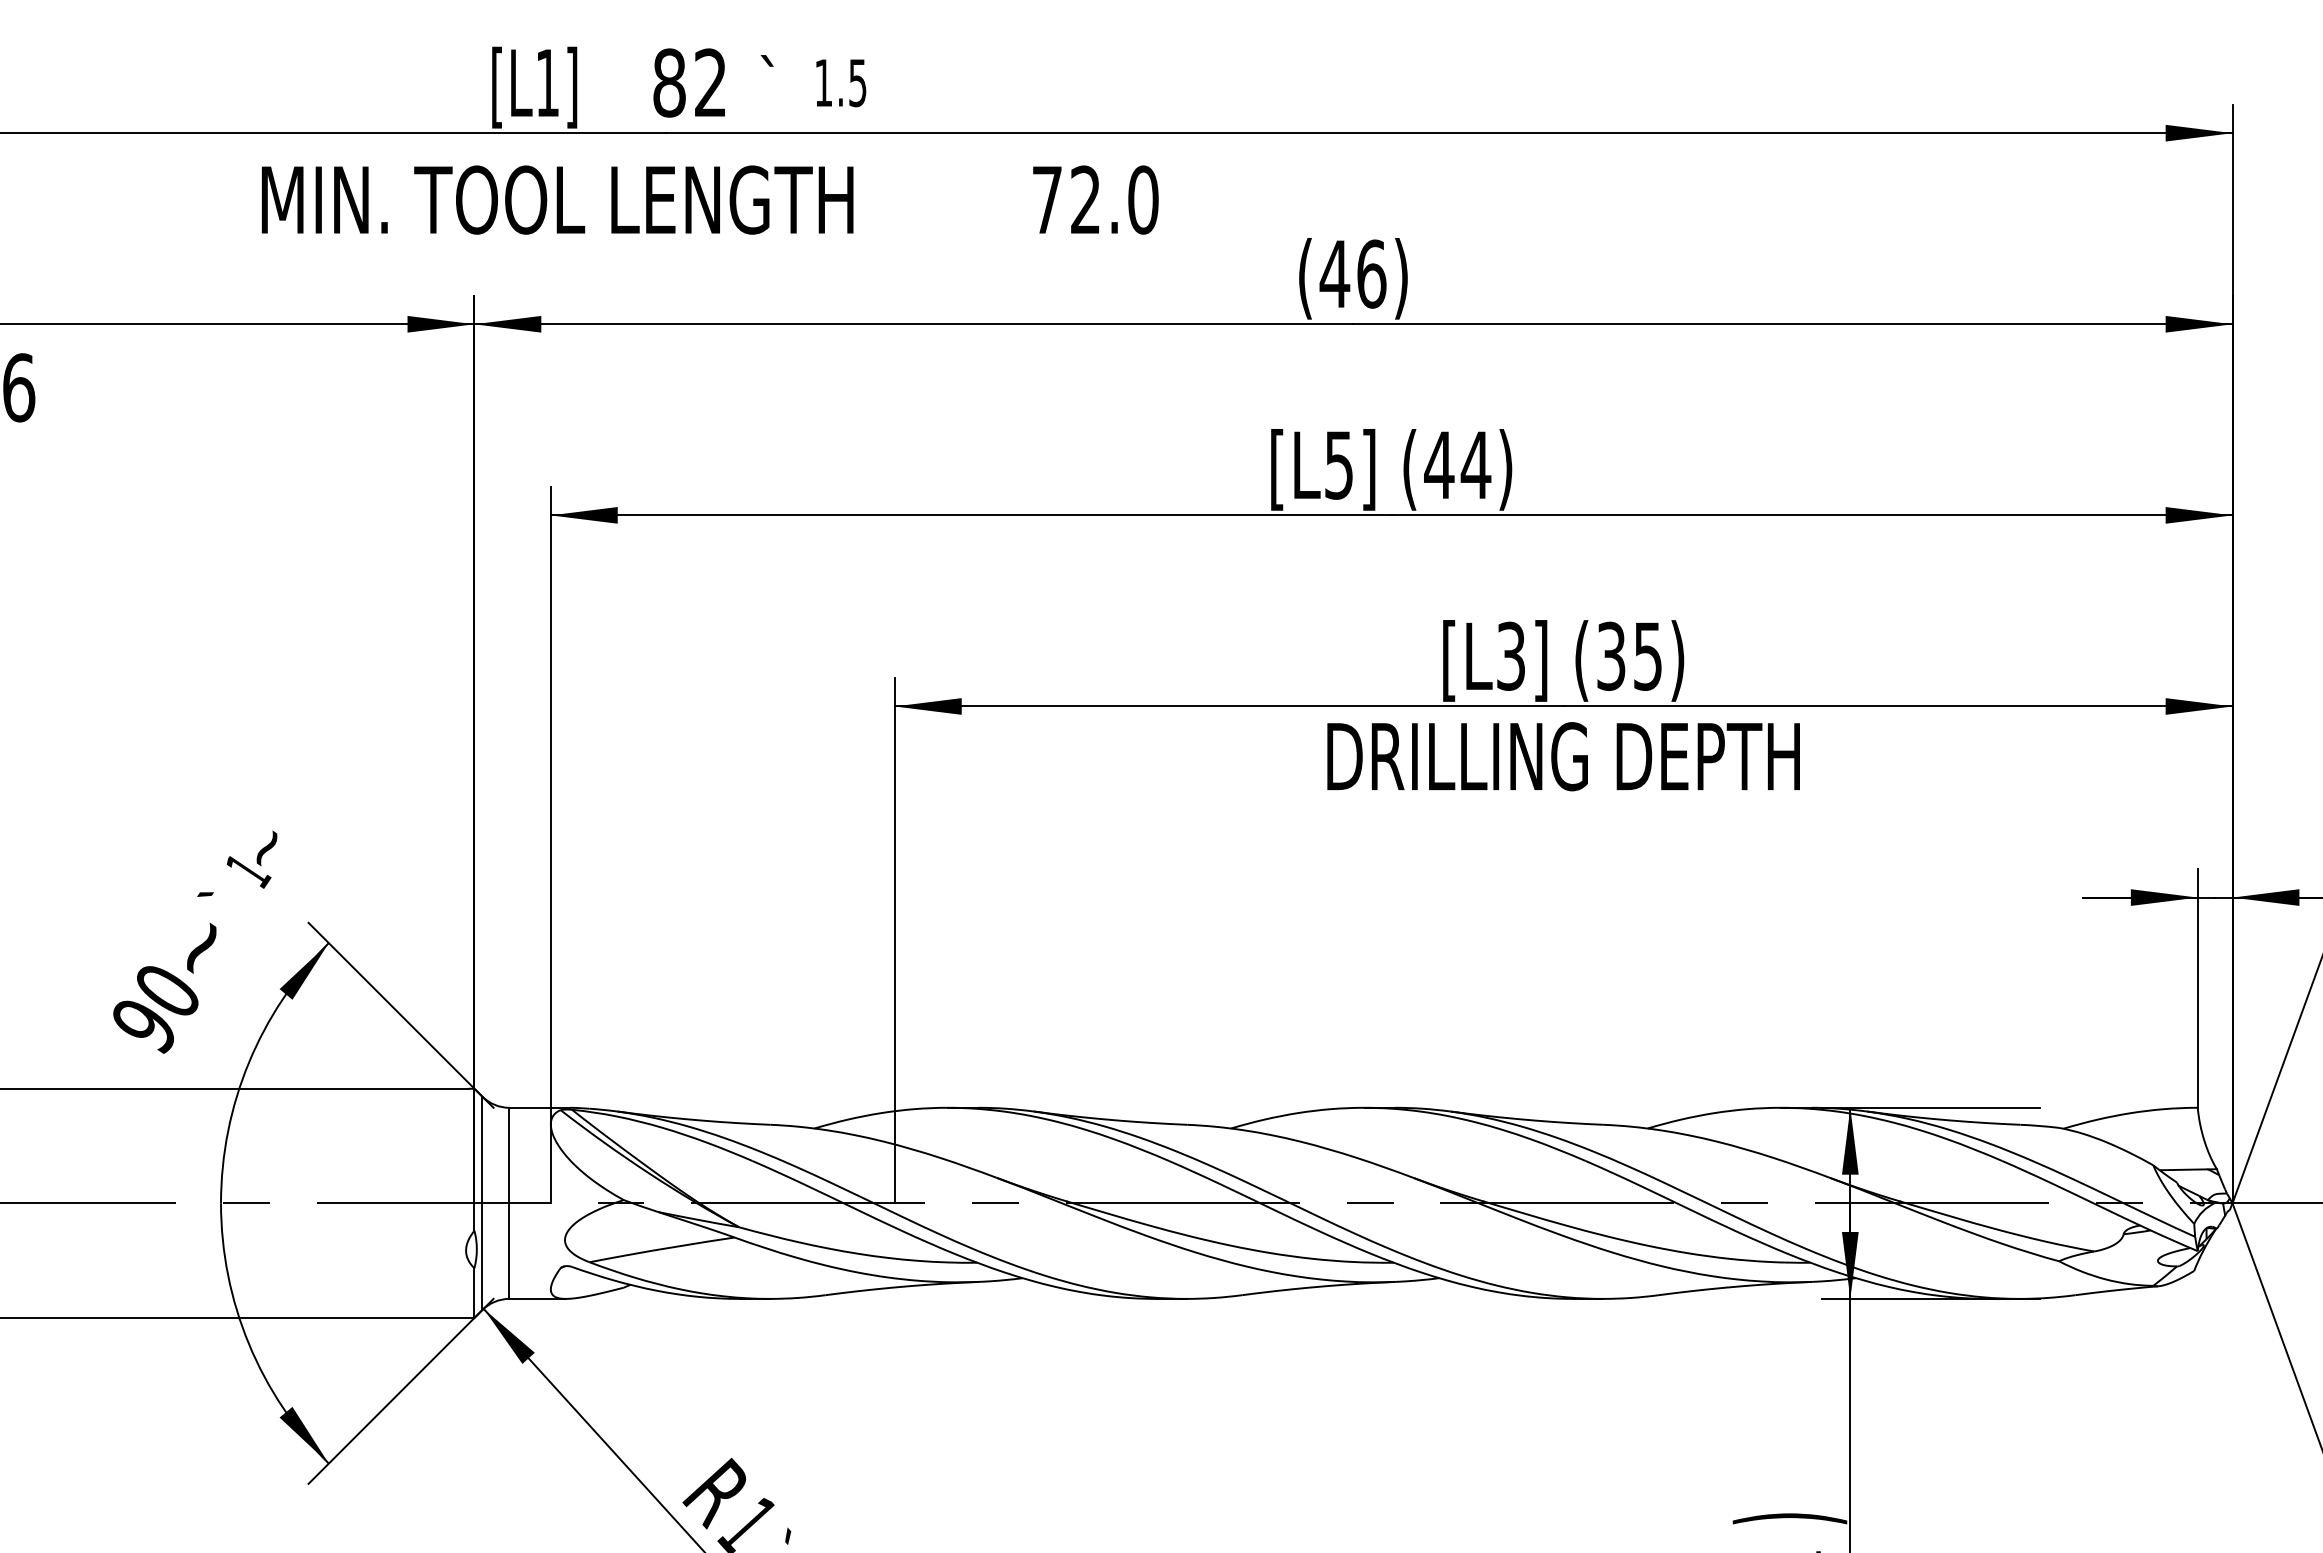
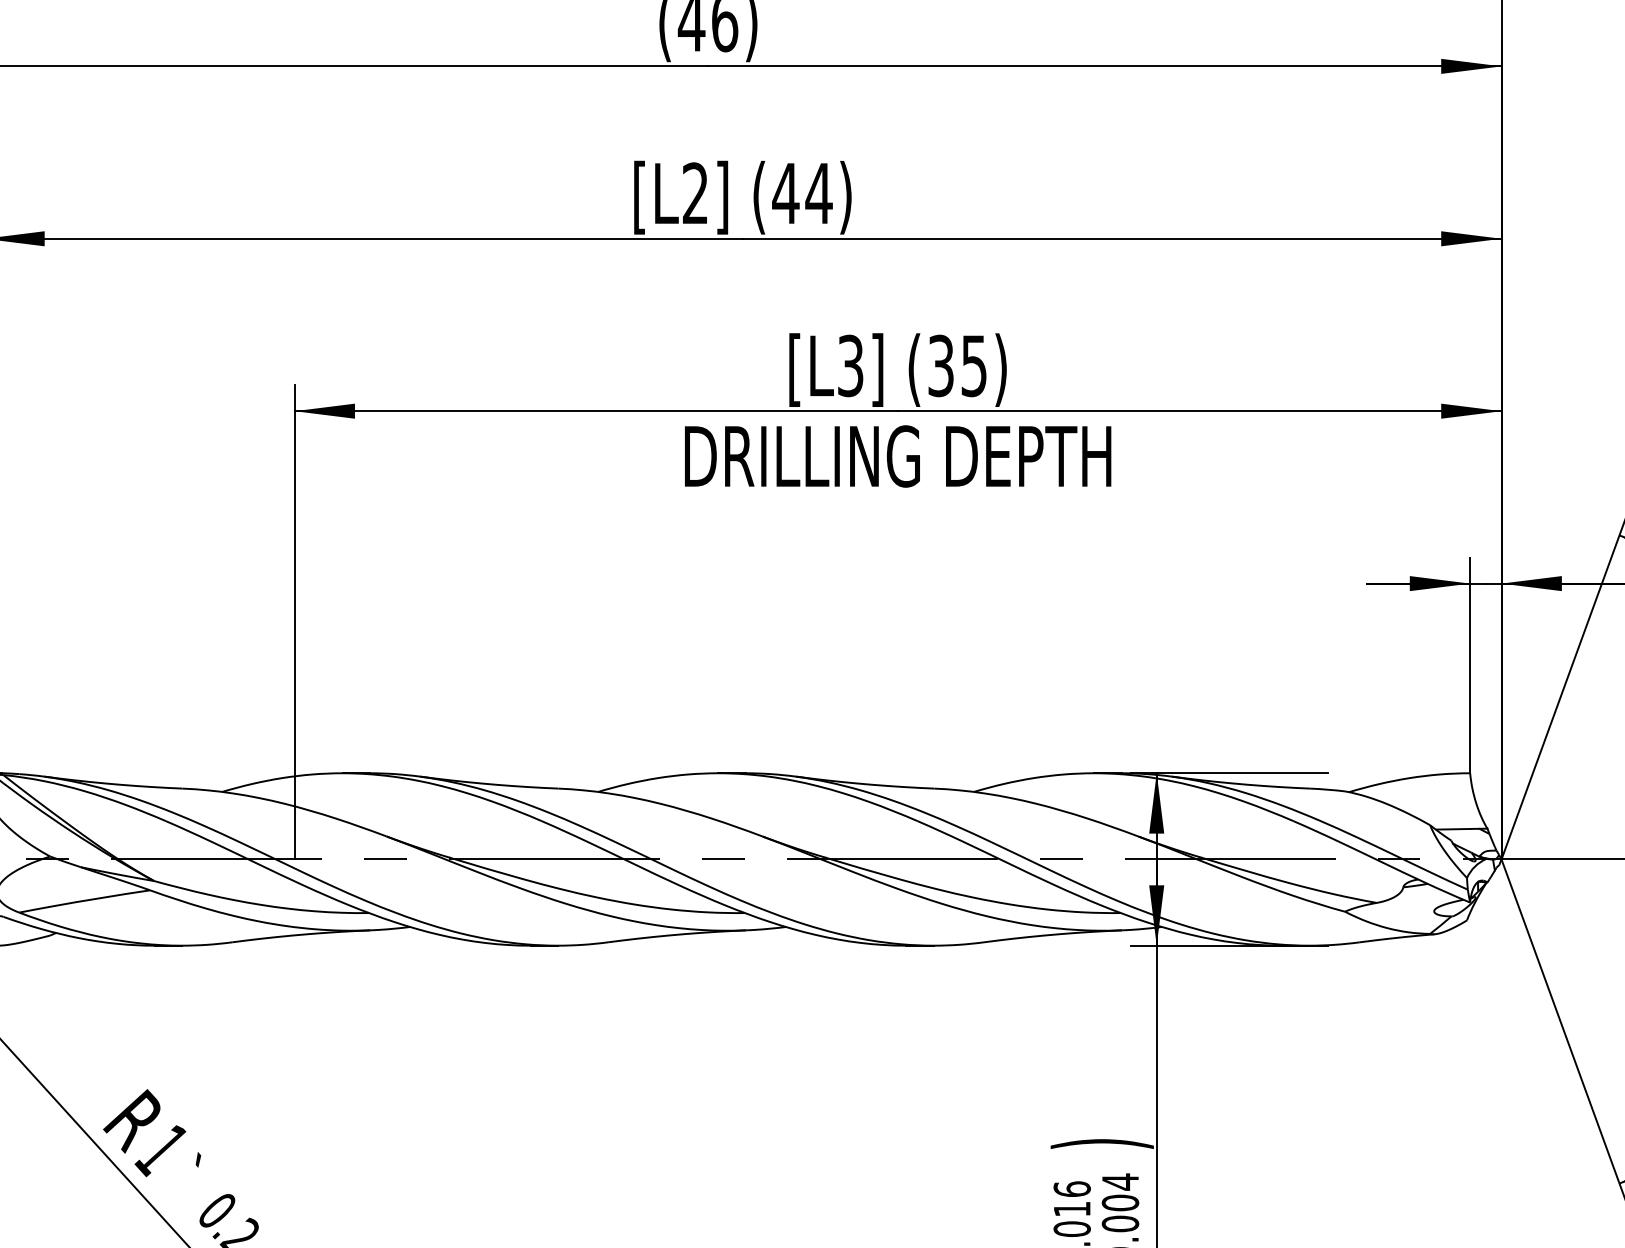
text: (1338, 464) -> (694, 192), [L5] -> [L2]

